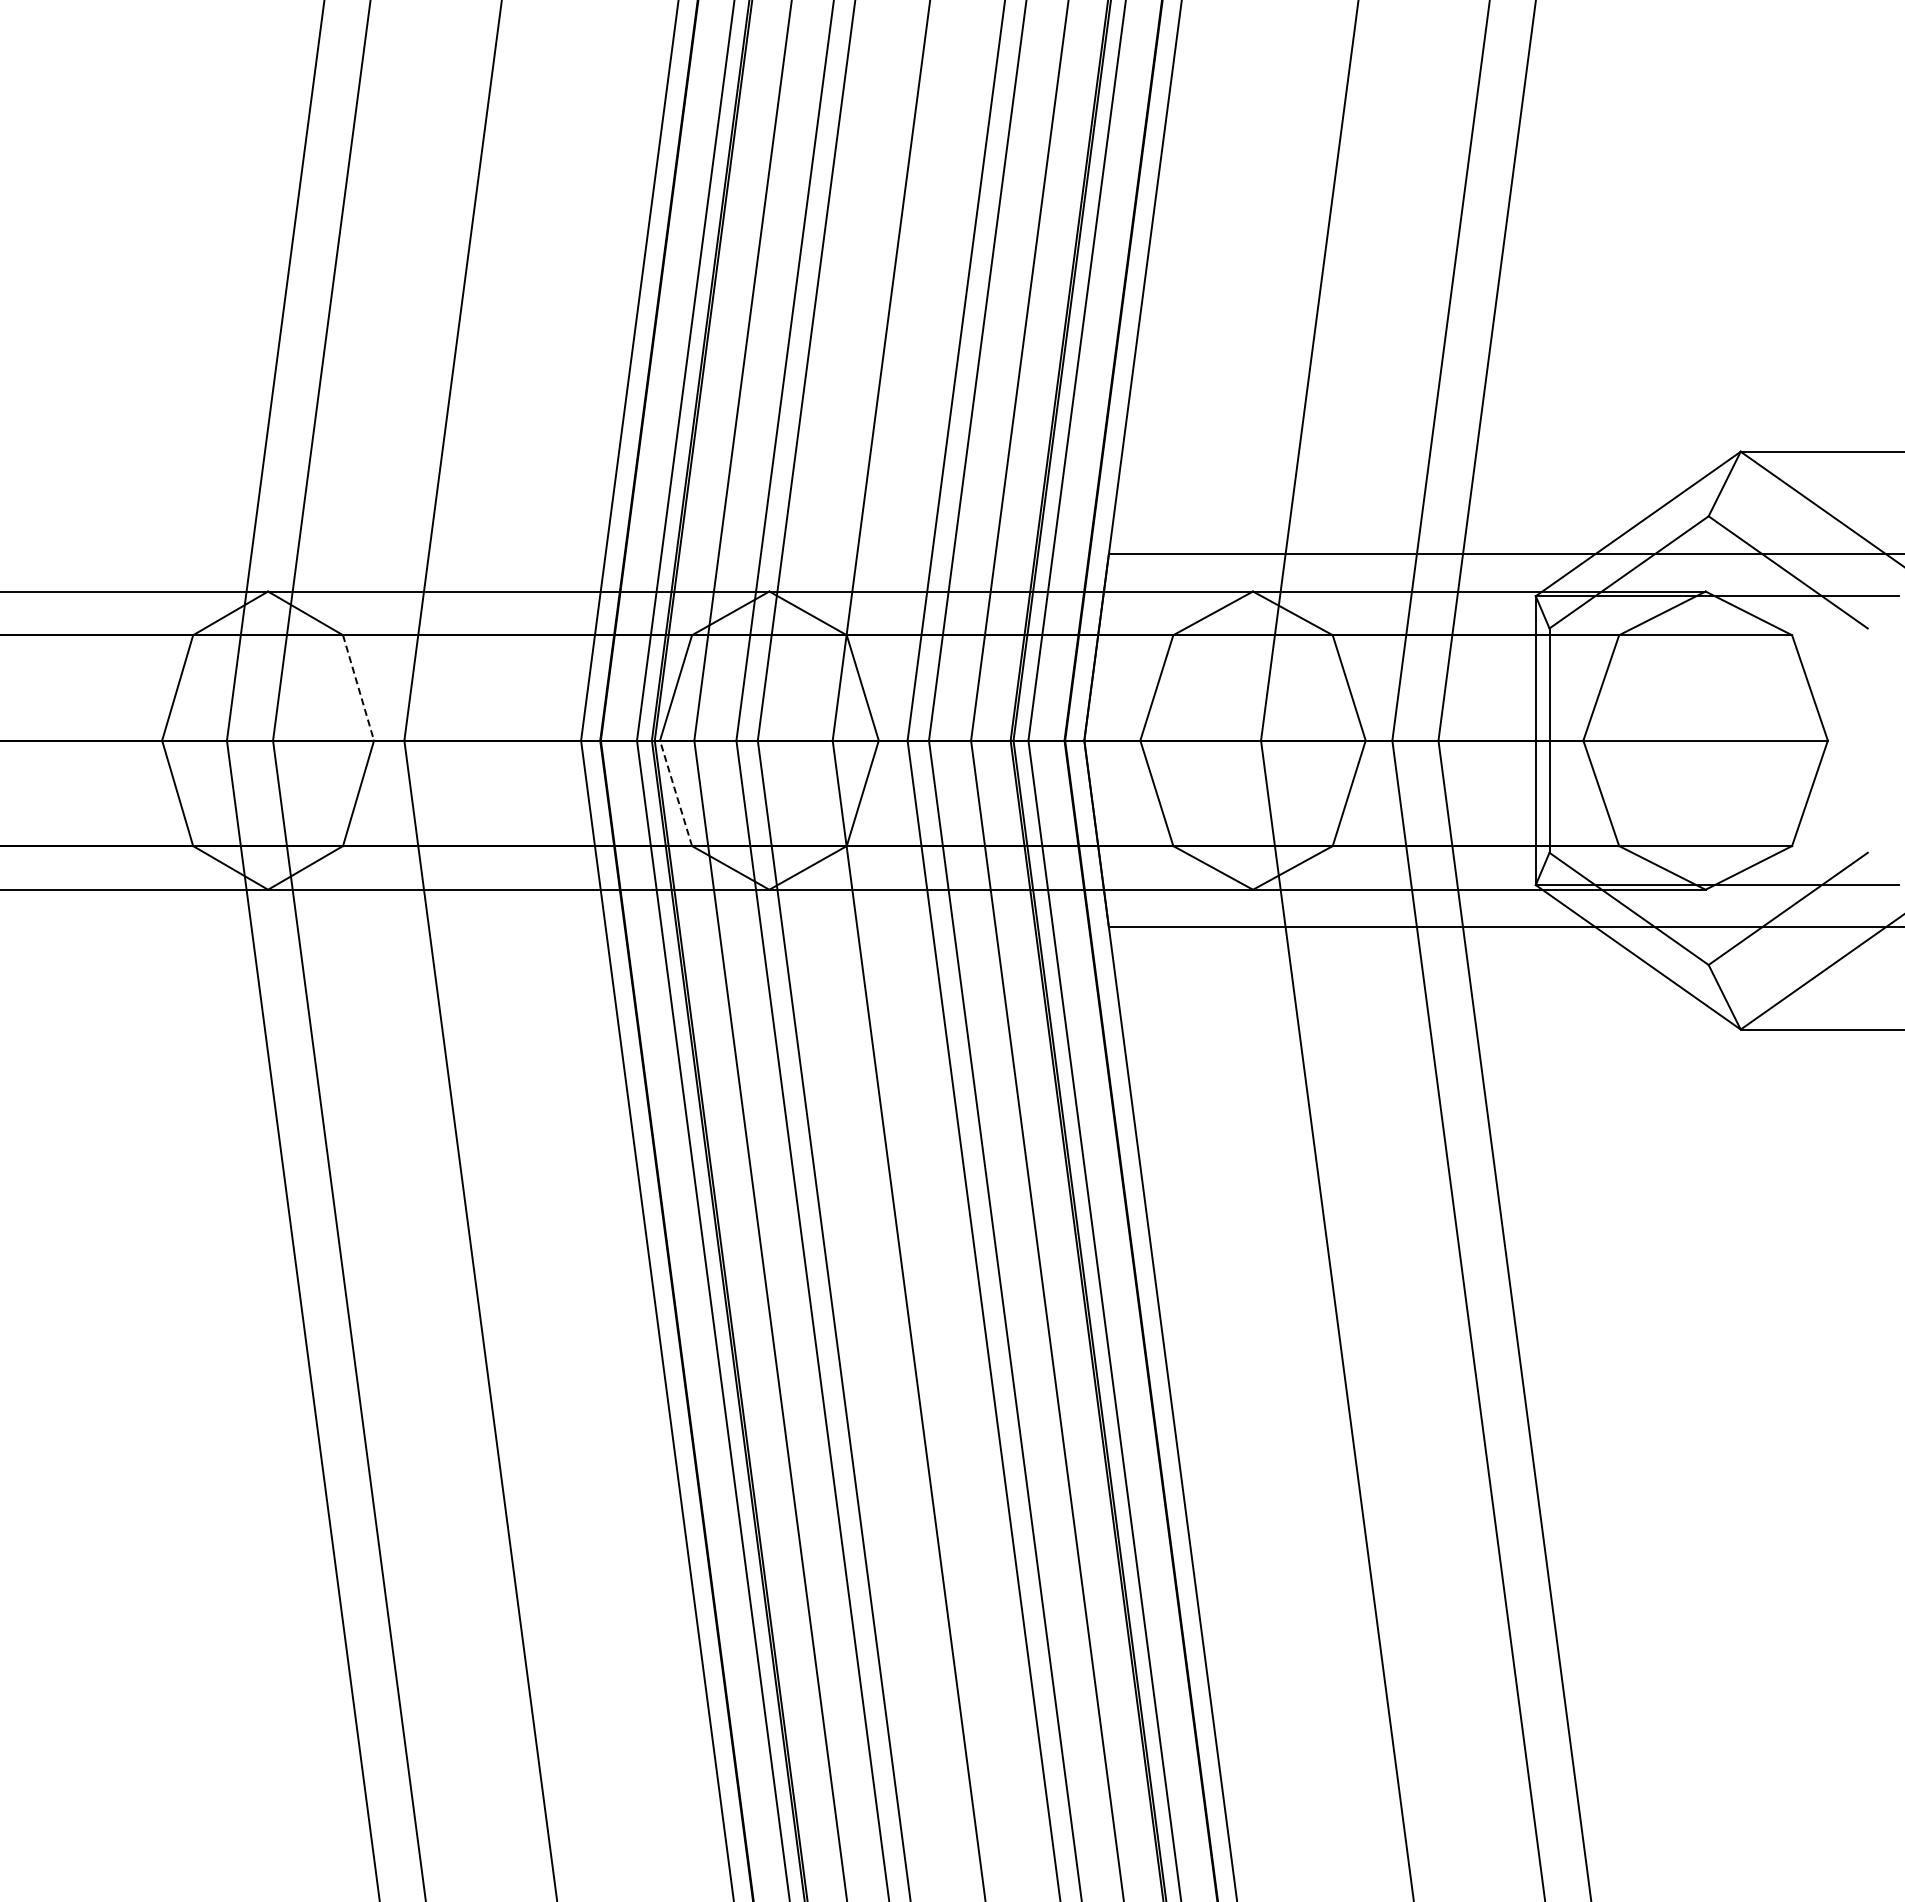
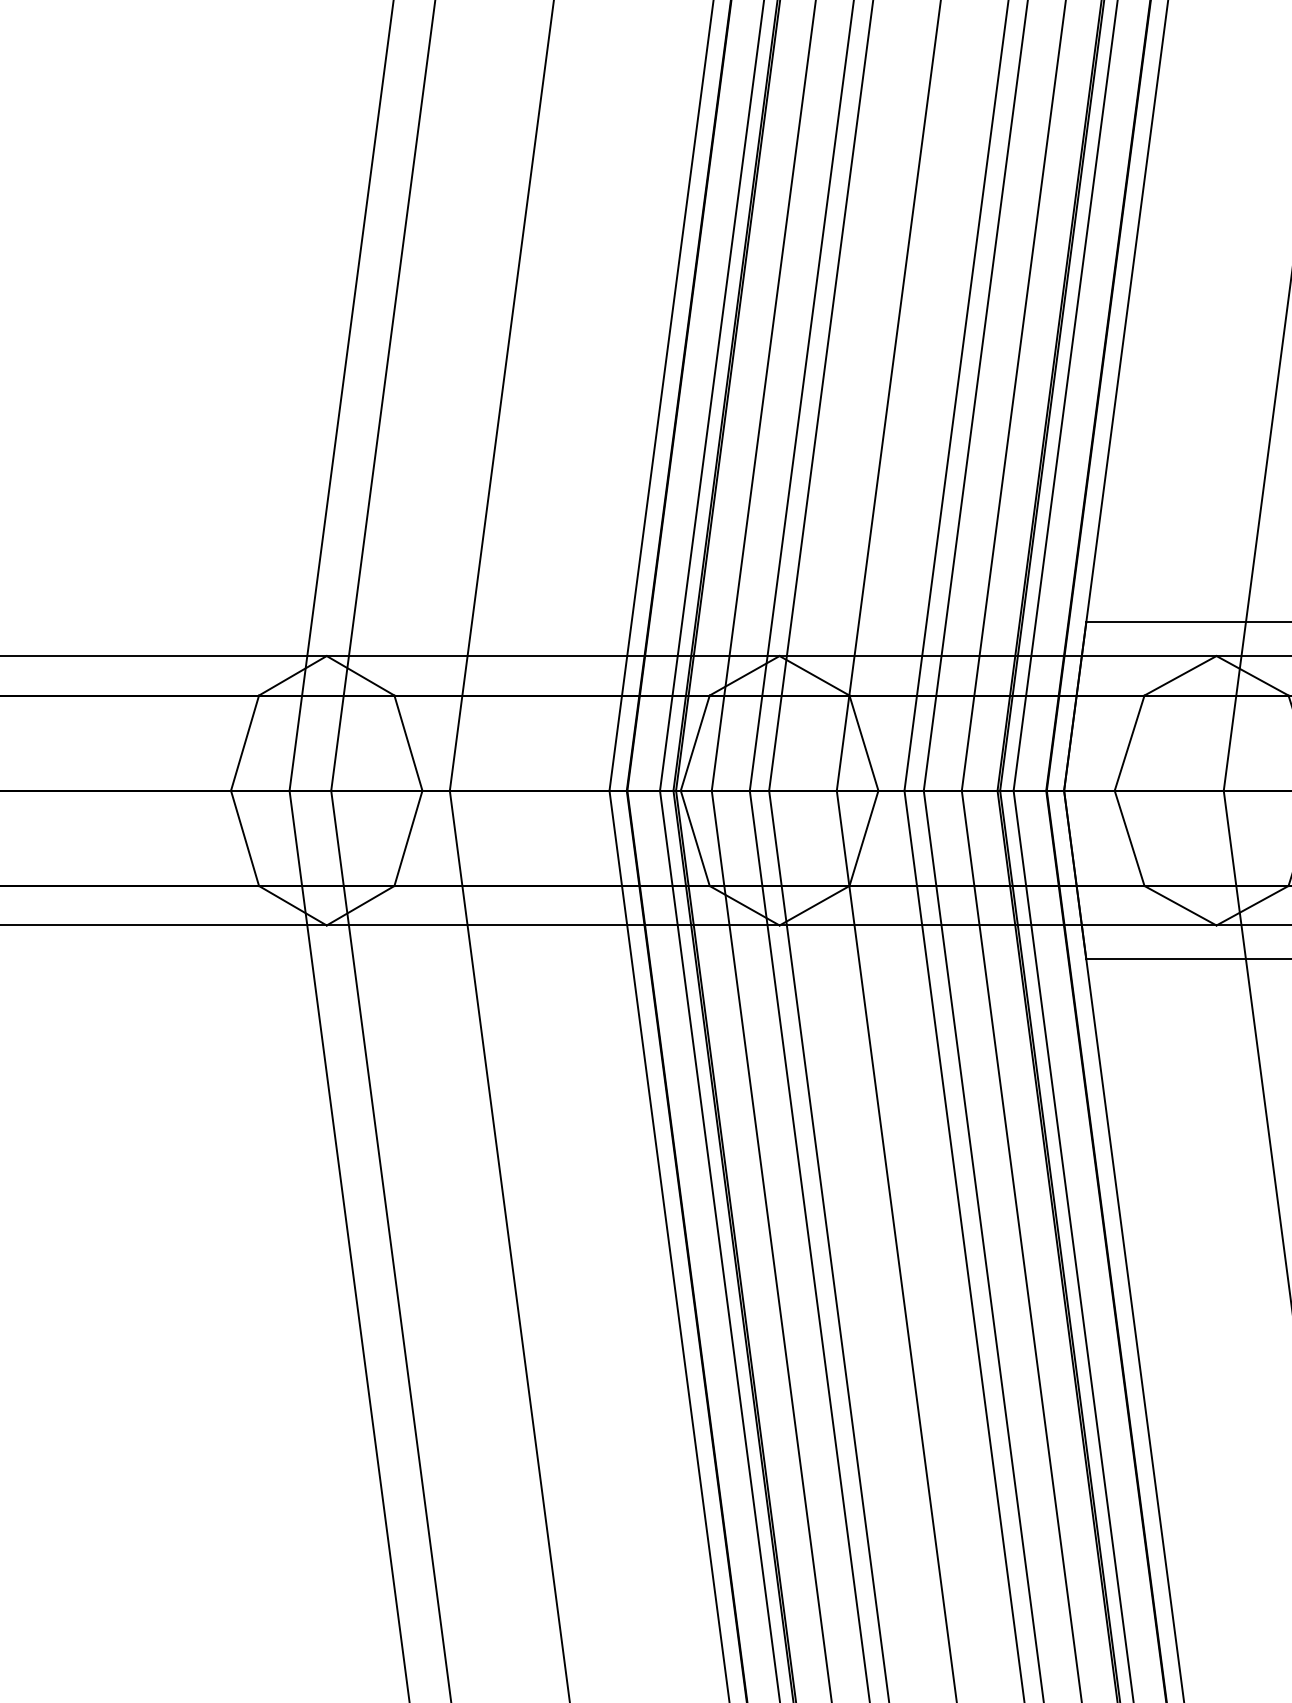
line: (358, 687) -> (408, 742), dashed -> solid
line: (675, 792) -> (694, 837), dashed -> solid

